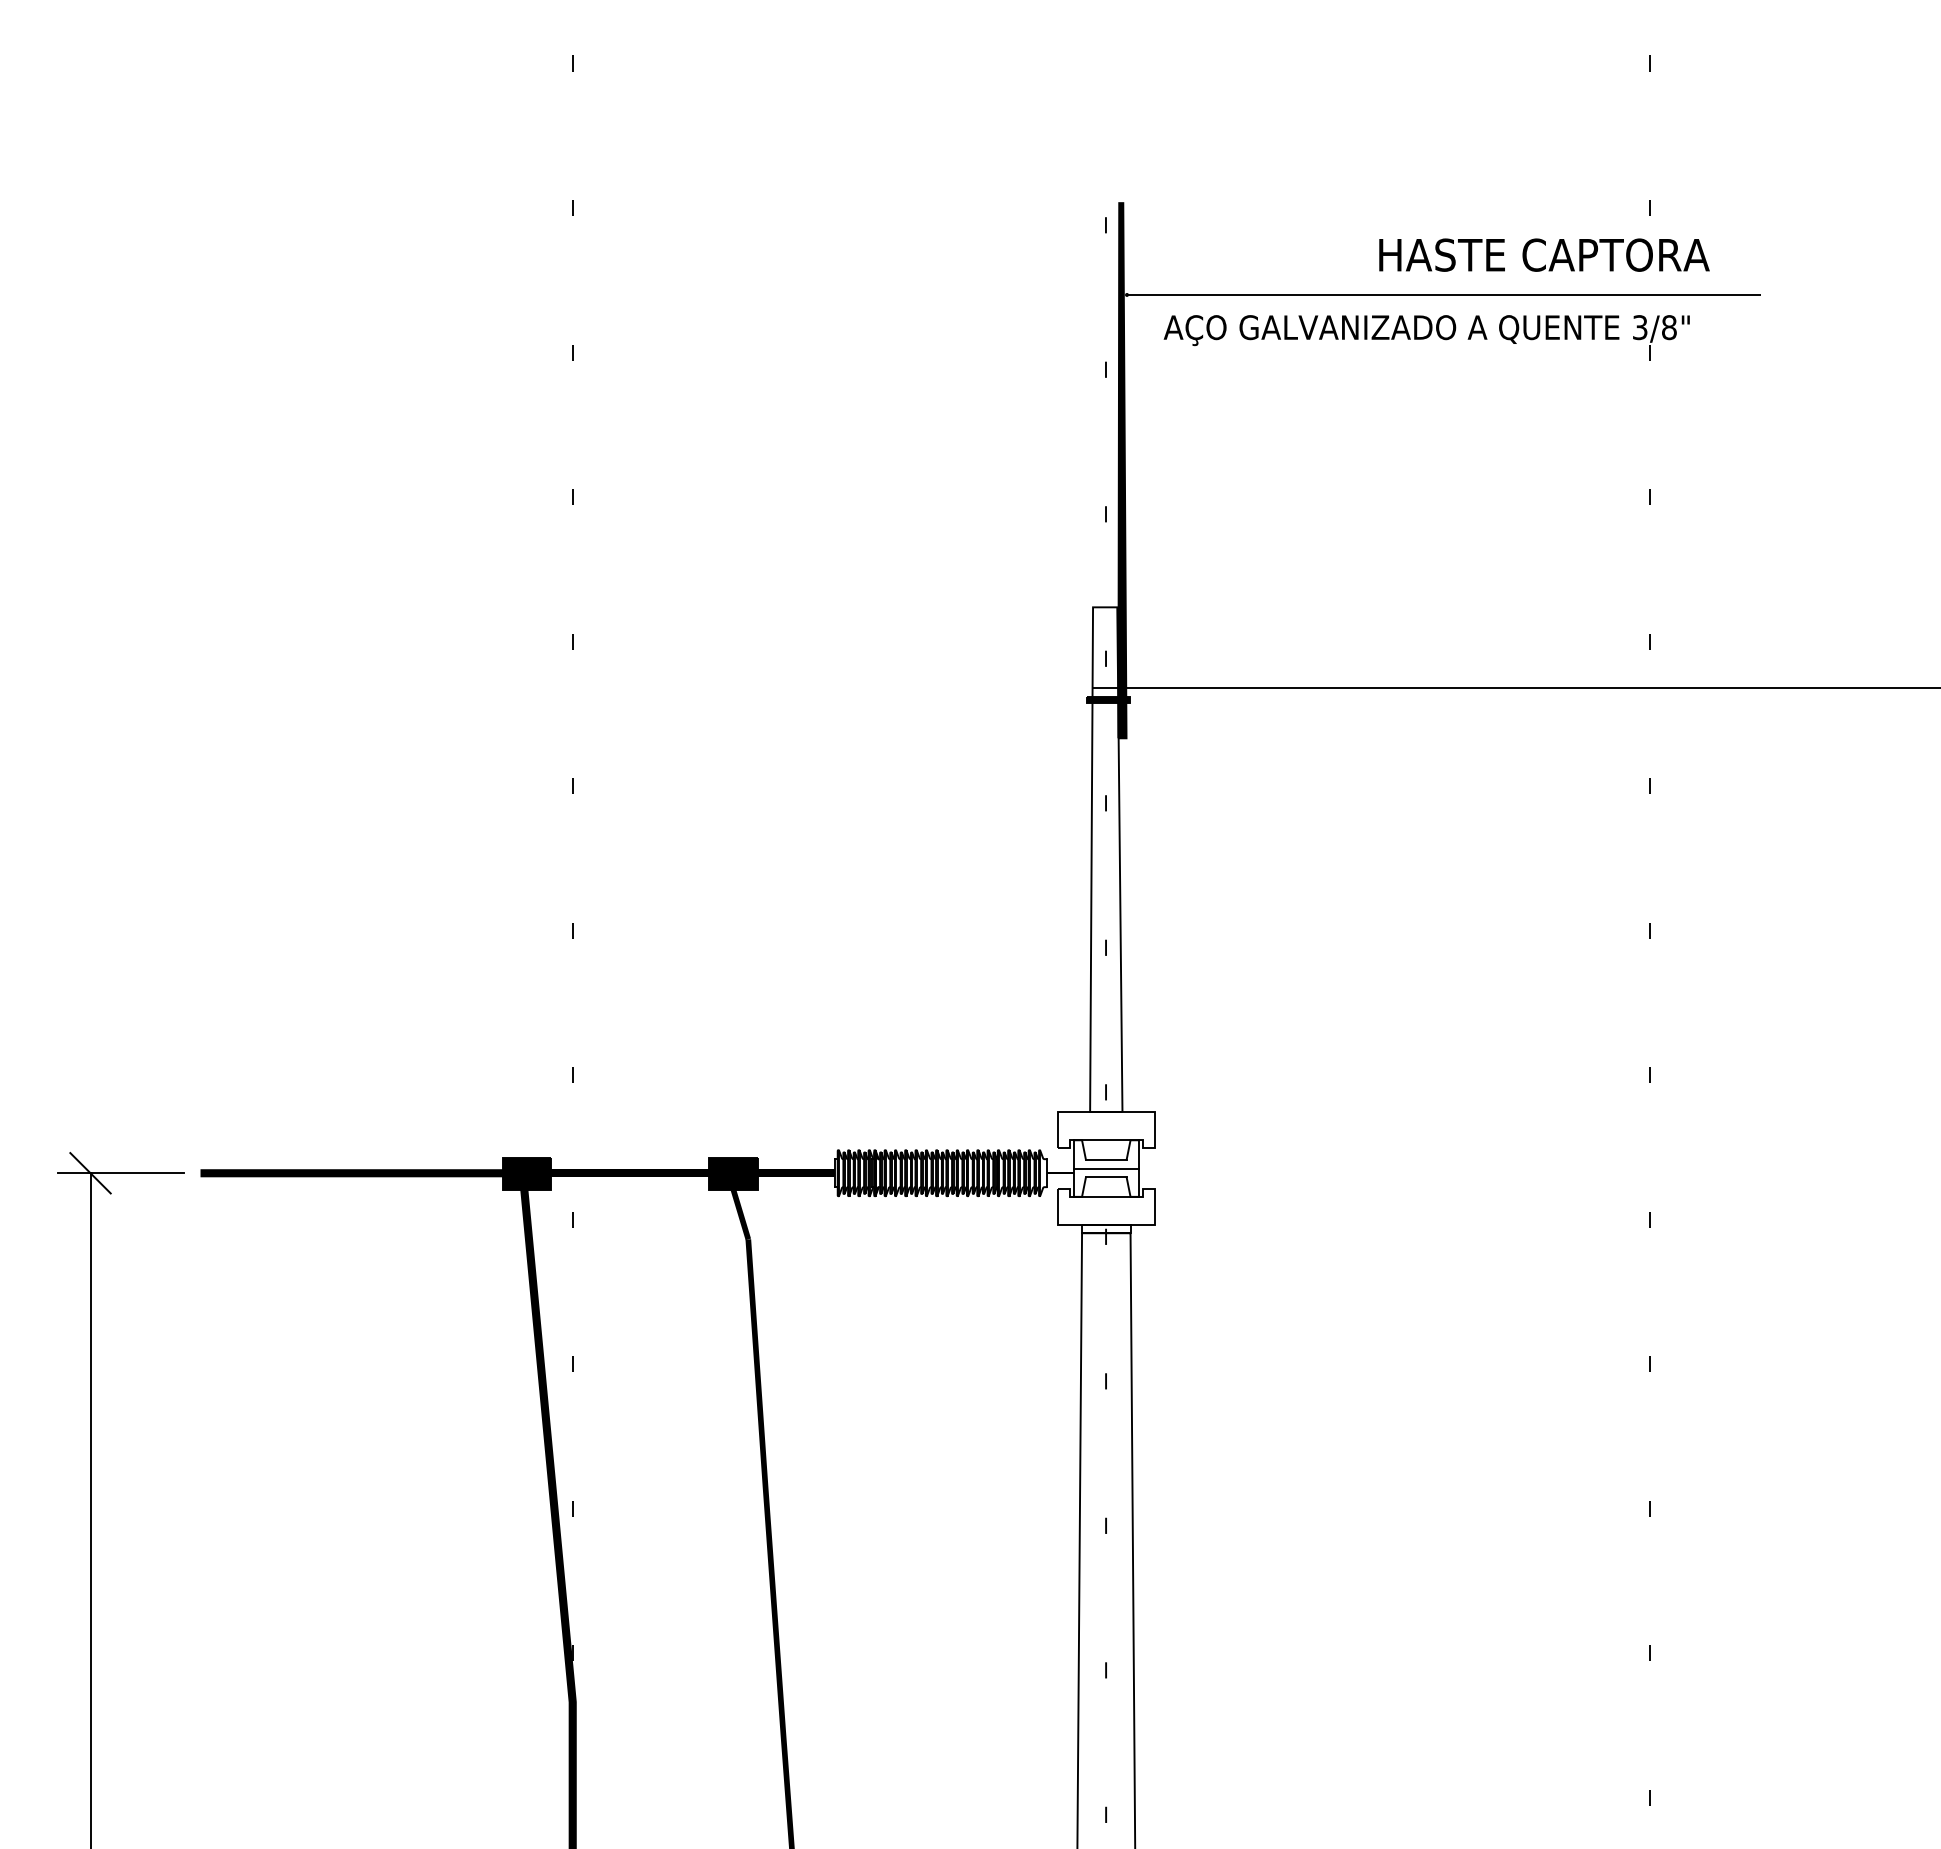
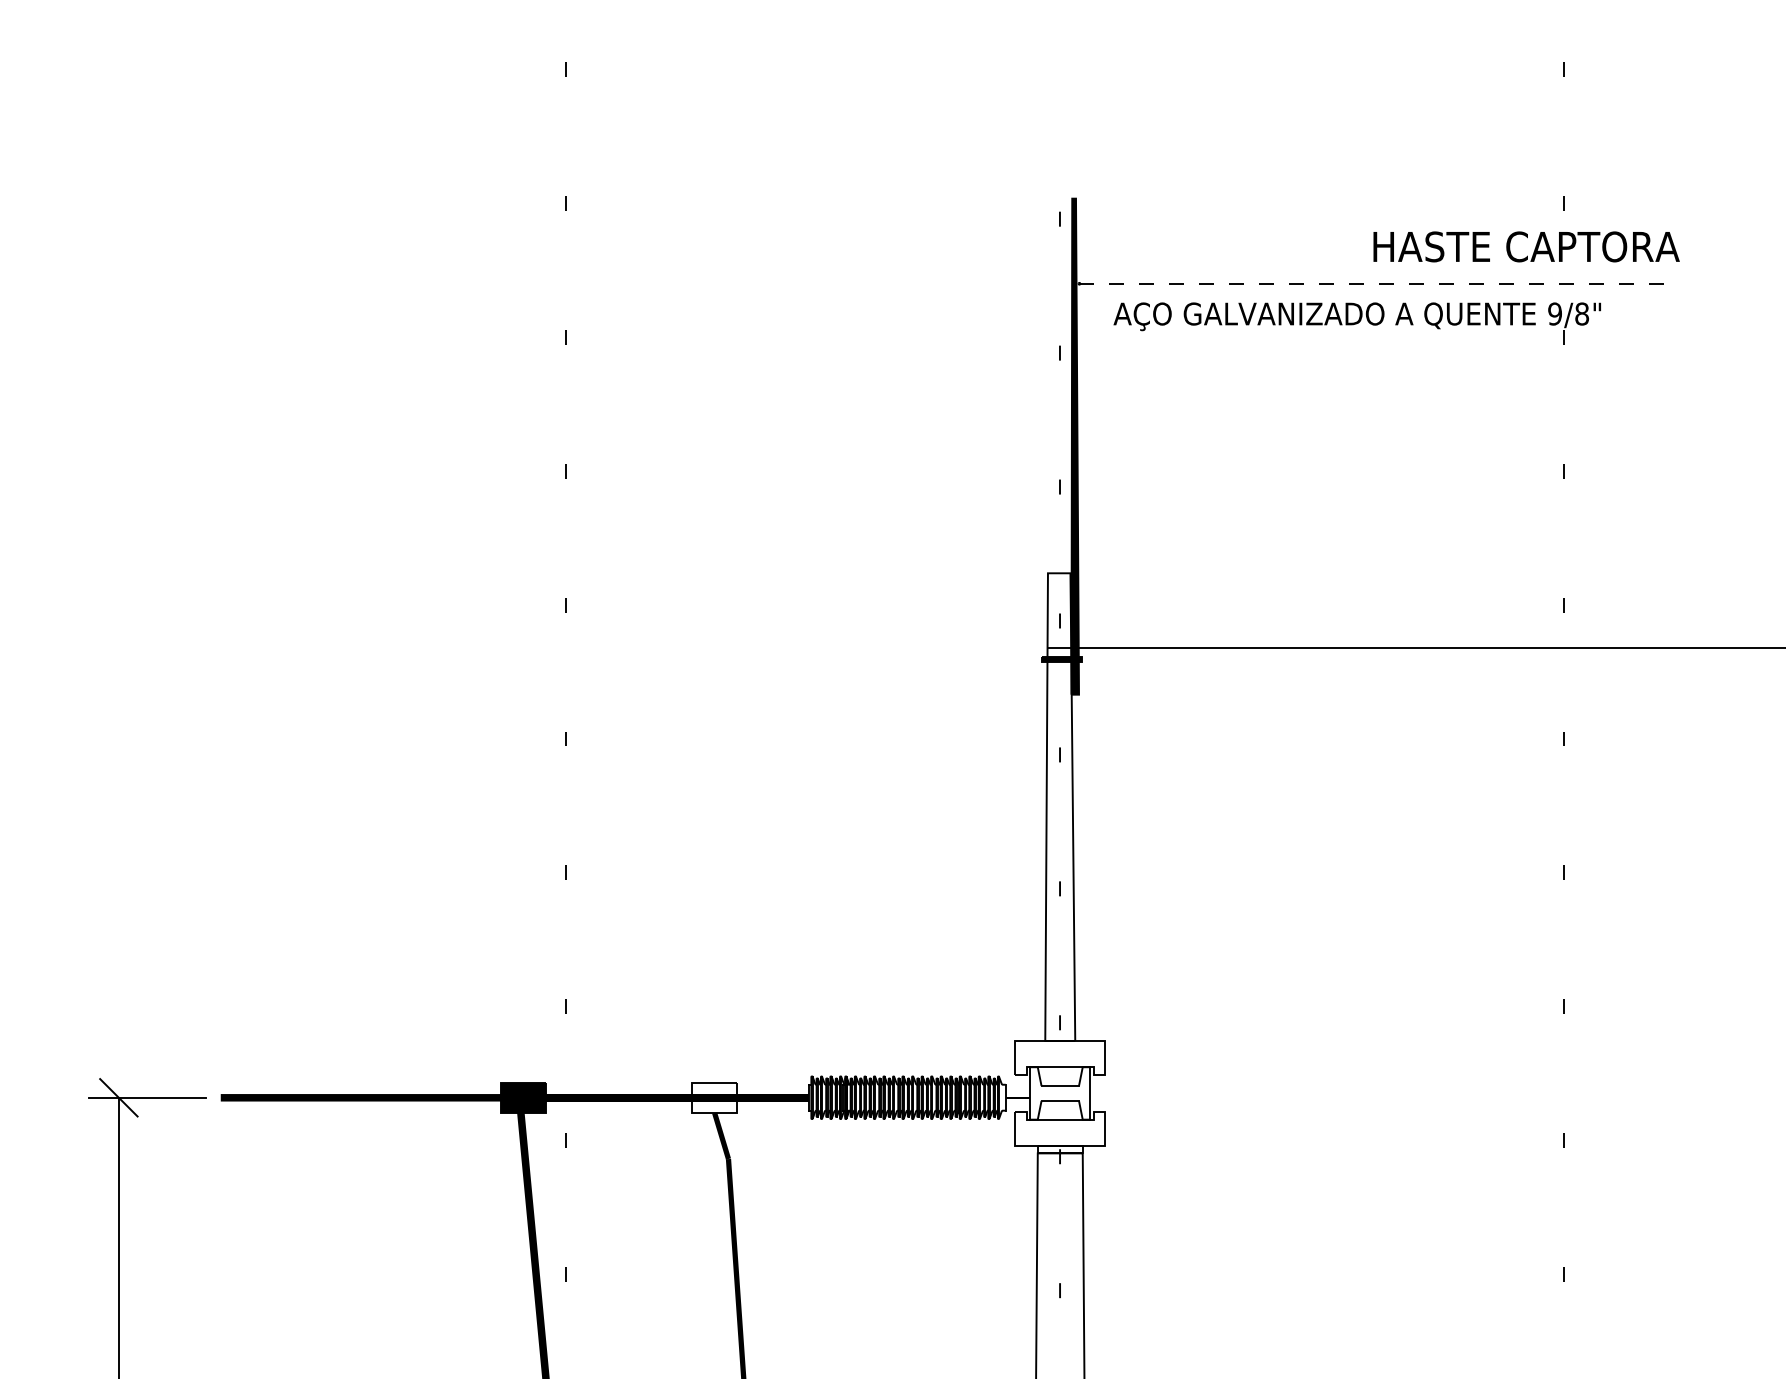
text: (1544, 254) -> (1526, 246), moved
line: (1444, 294) -> (1373, 283), solid -> dashed
text: (1639, 327) -> (1554, 313), 3/8" -> 9/8"
line: (1105, 1168) -> (1059, 1093), removed
fill: (733, 1173) -> (714, 1098), removed

